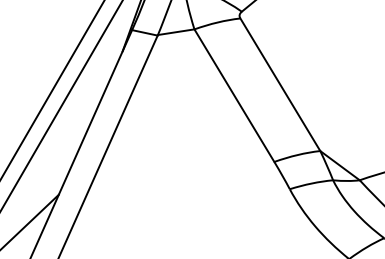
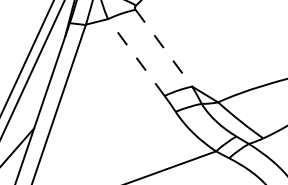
line: (279, 85) -> (163, 48), solid -> dashed
line: (234, 95) -> (136, 57), solid -> dashed

